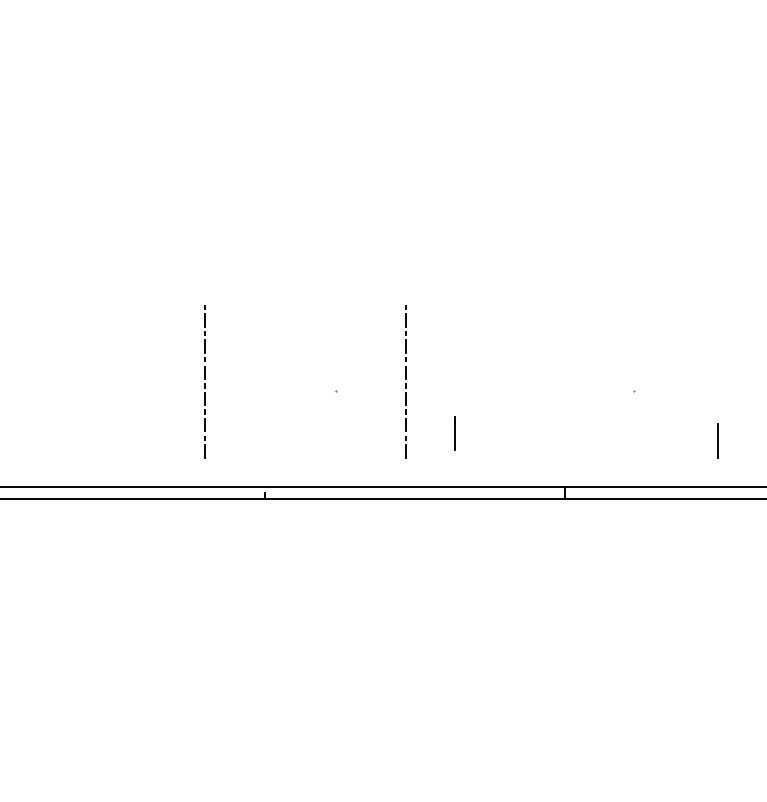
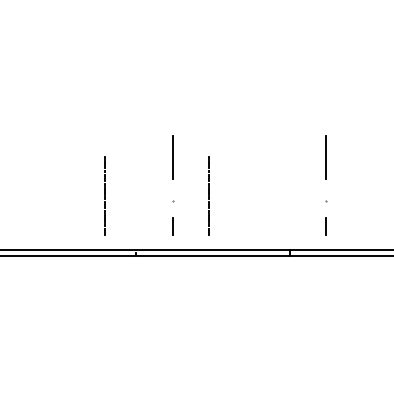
line: (335, 306) -> (172, 157), added
line: (633, 306) -> (325, 157), added
line: (454, 433) -> (172, 226), moved
line: (717, 440) -> (325, 226), moved

